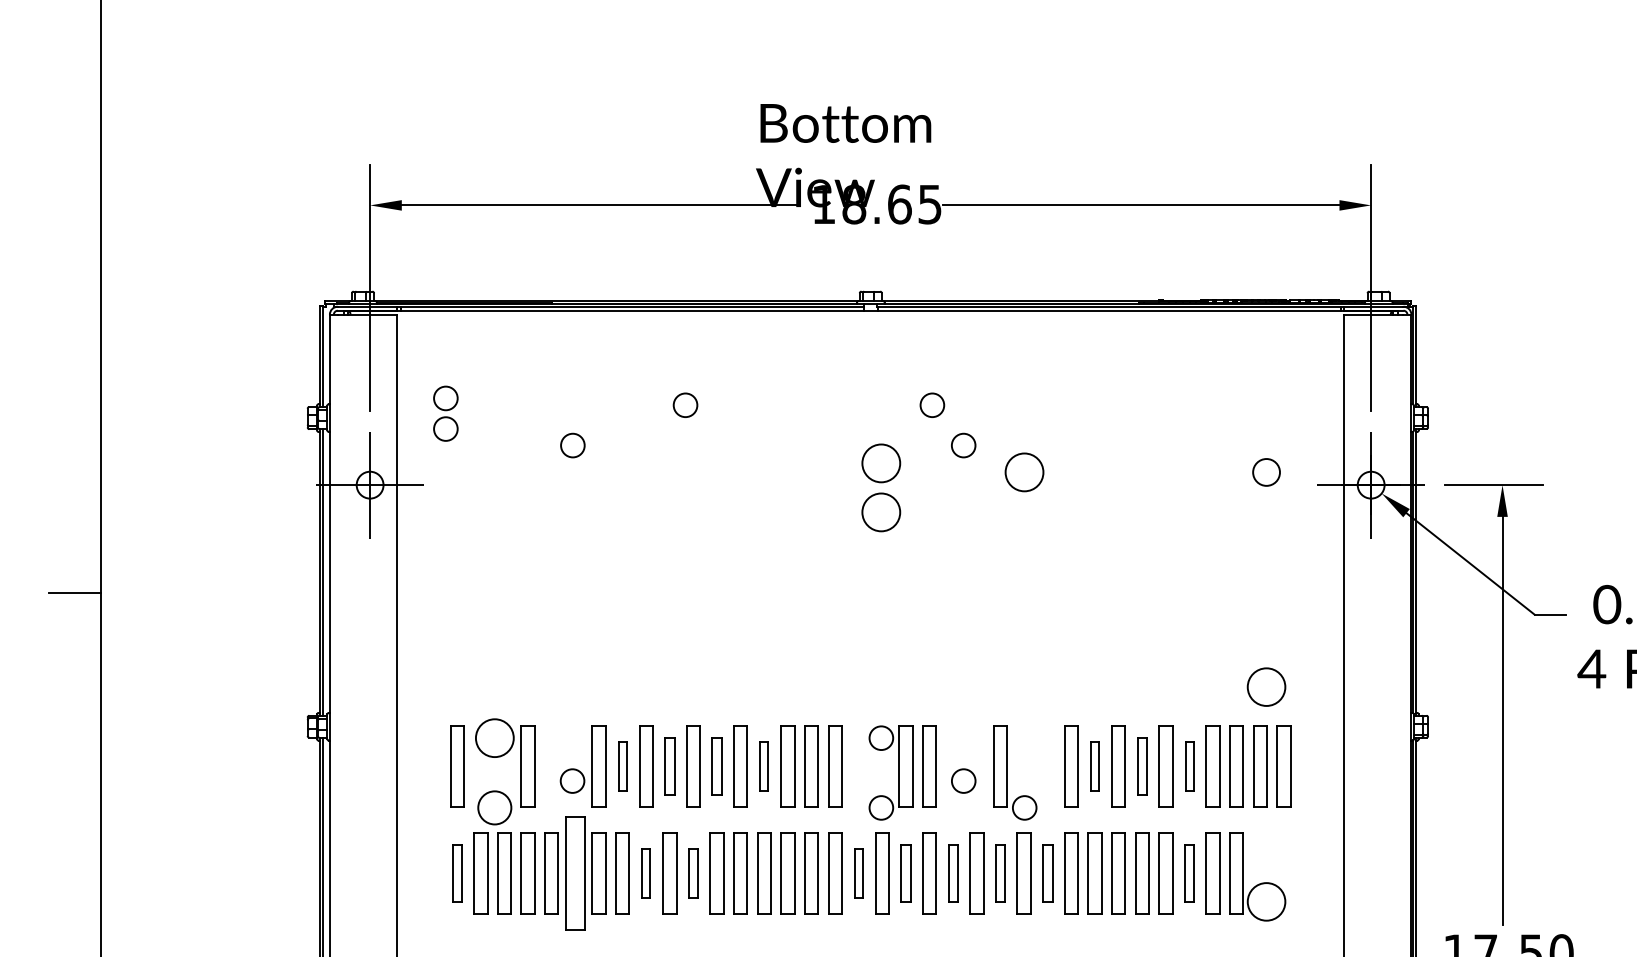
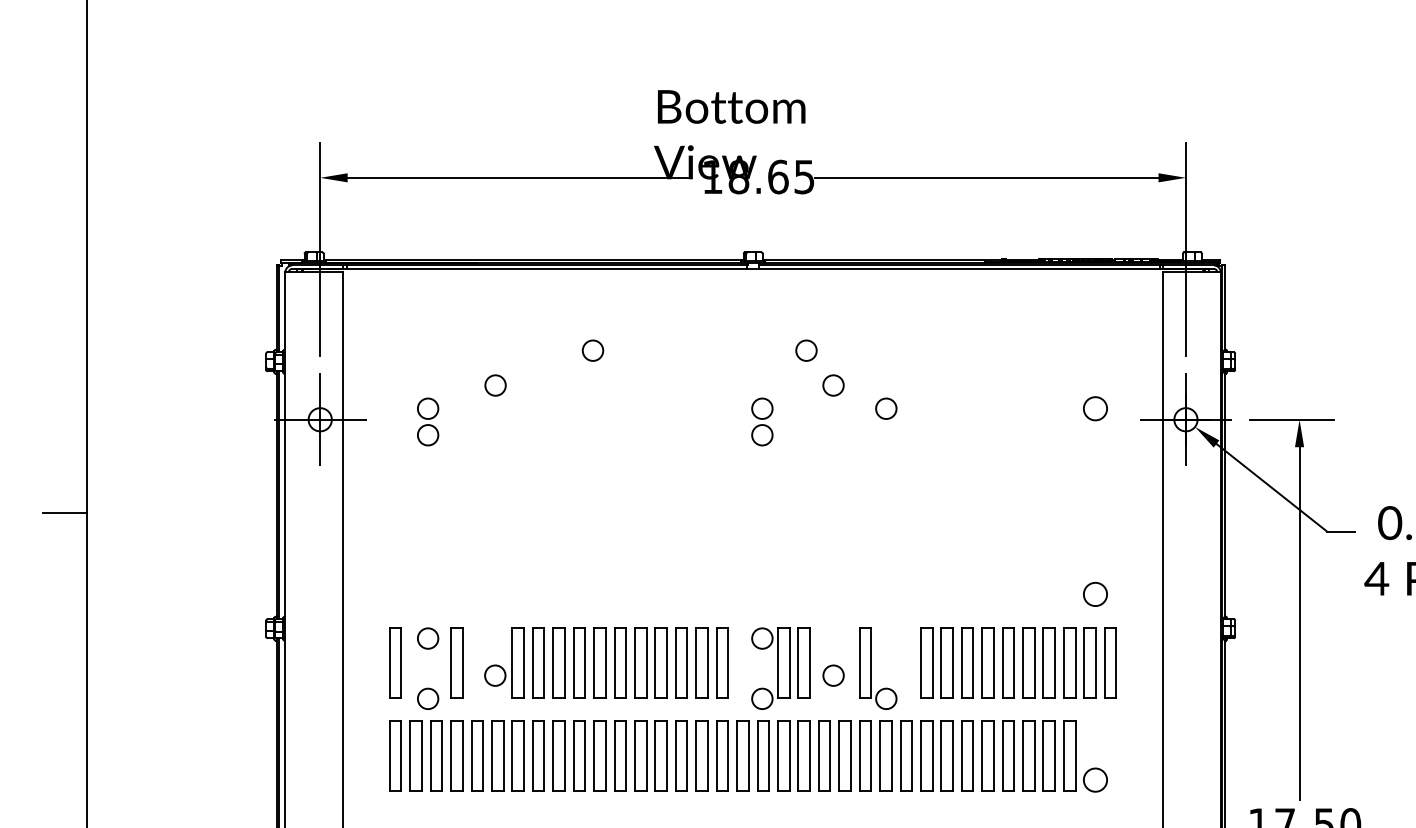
part: (445, 413) -> (427, 421), moved
circle: (1024, 472) -> (886, 408), size x0.62
part: (881, 487) -> (762, 421), size x0.62
circle: (1266, 686) -> (1095, 593), size x0.71
circle: (494, 738) -> (427, 638), size x0.62
part: (622, 766) -> (538, 663), size x1.67
part: (669, 766) -> (579, 663), size x1.43
part: (716, 766) -> (619, 663), size x1.43
part: (764, 766) -> (661, 663), size x1.67
part: (1094, 766) -> (946, 663), size x1.67
part: (1142, 766) -> (988, 663), size x1.43
part: (1189, 766) -> (1028, 663), size x1.67
circle: (494, 807) -> (427, 698), size x0.71
part: (457, 873) -> (395, 755), size x1.43
part: (575, 873) -> (497, 755), size x0.71
part: (646, 873) -> (559, 755), size x1.67
part: (693, 873) -> (599, 755), size x1.67
part: (858, 873) -> (742, 755), size x1.67
part: (905, 873) -> (783, 755), size x1.43
part: (953, 873) -> (824, 755), size x1.43
part: (1000, 873) -> (865, 755), size x1.43
part: (1047, 873) -> (906, 755), size x1.43
part: (1189, 873) -> (1028, 755), size x1.43
circle: (1266, 901) -> (1095, 779), size x0.71

